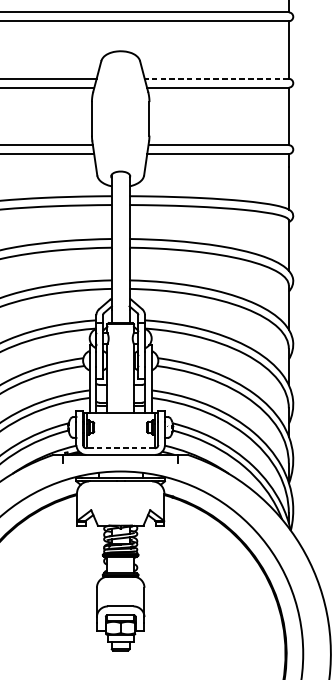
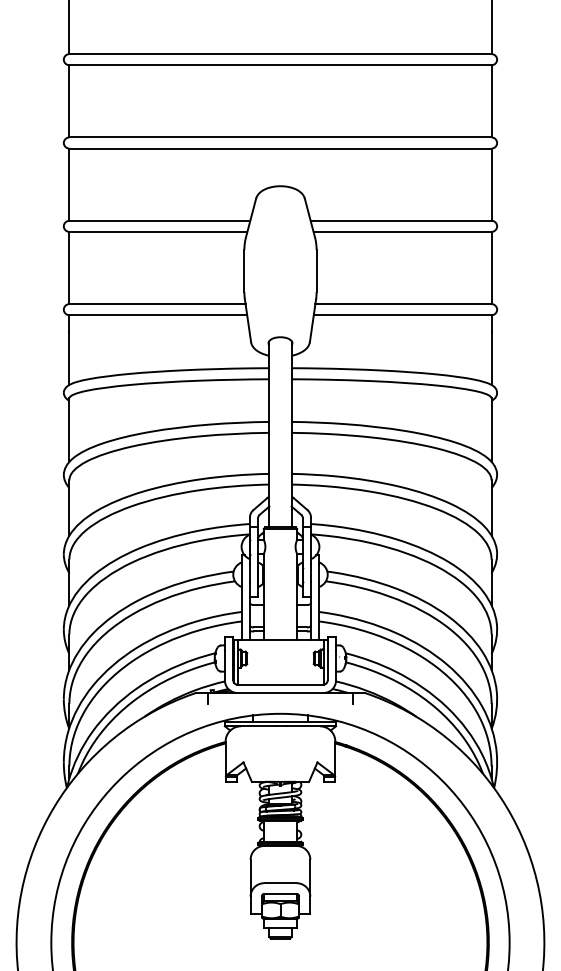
line: (216, 78) -> (400, 220), dashed -> solid
line: (119, 448) -> (279, 684), dashed -> solid

